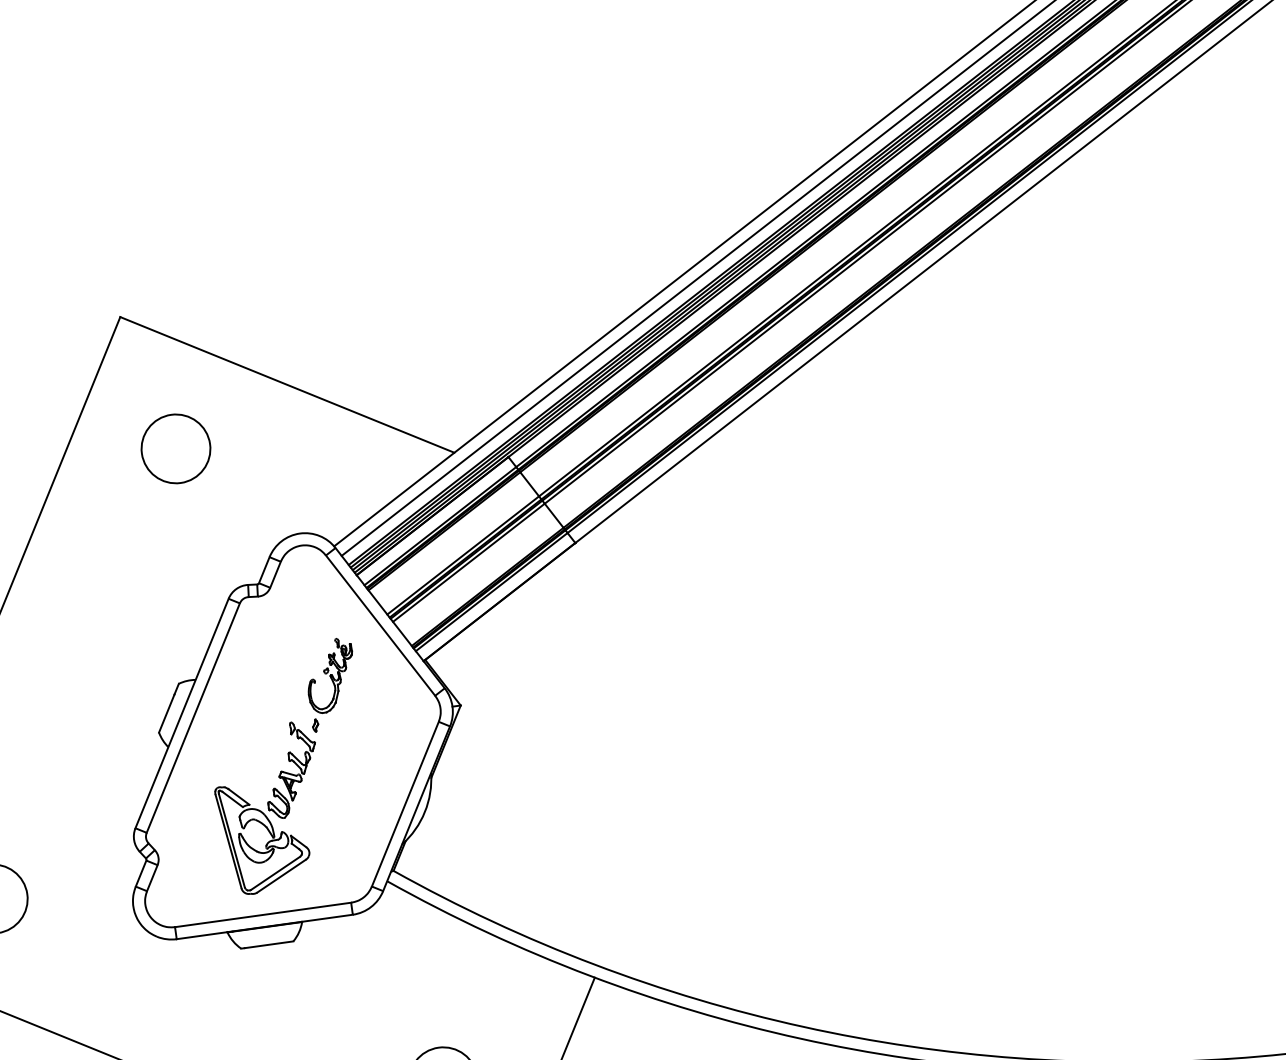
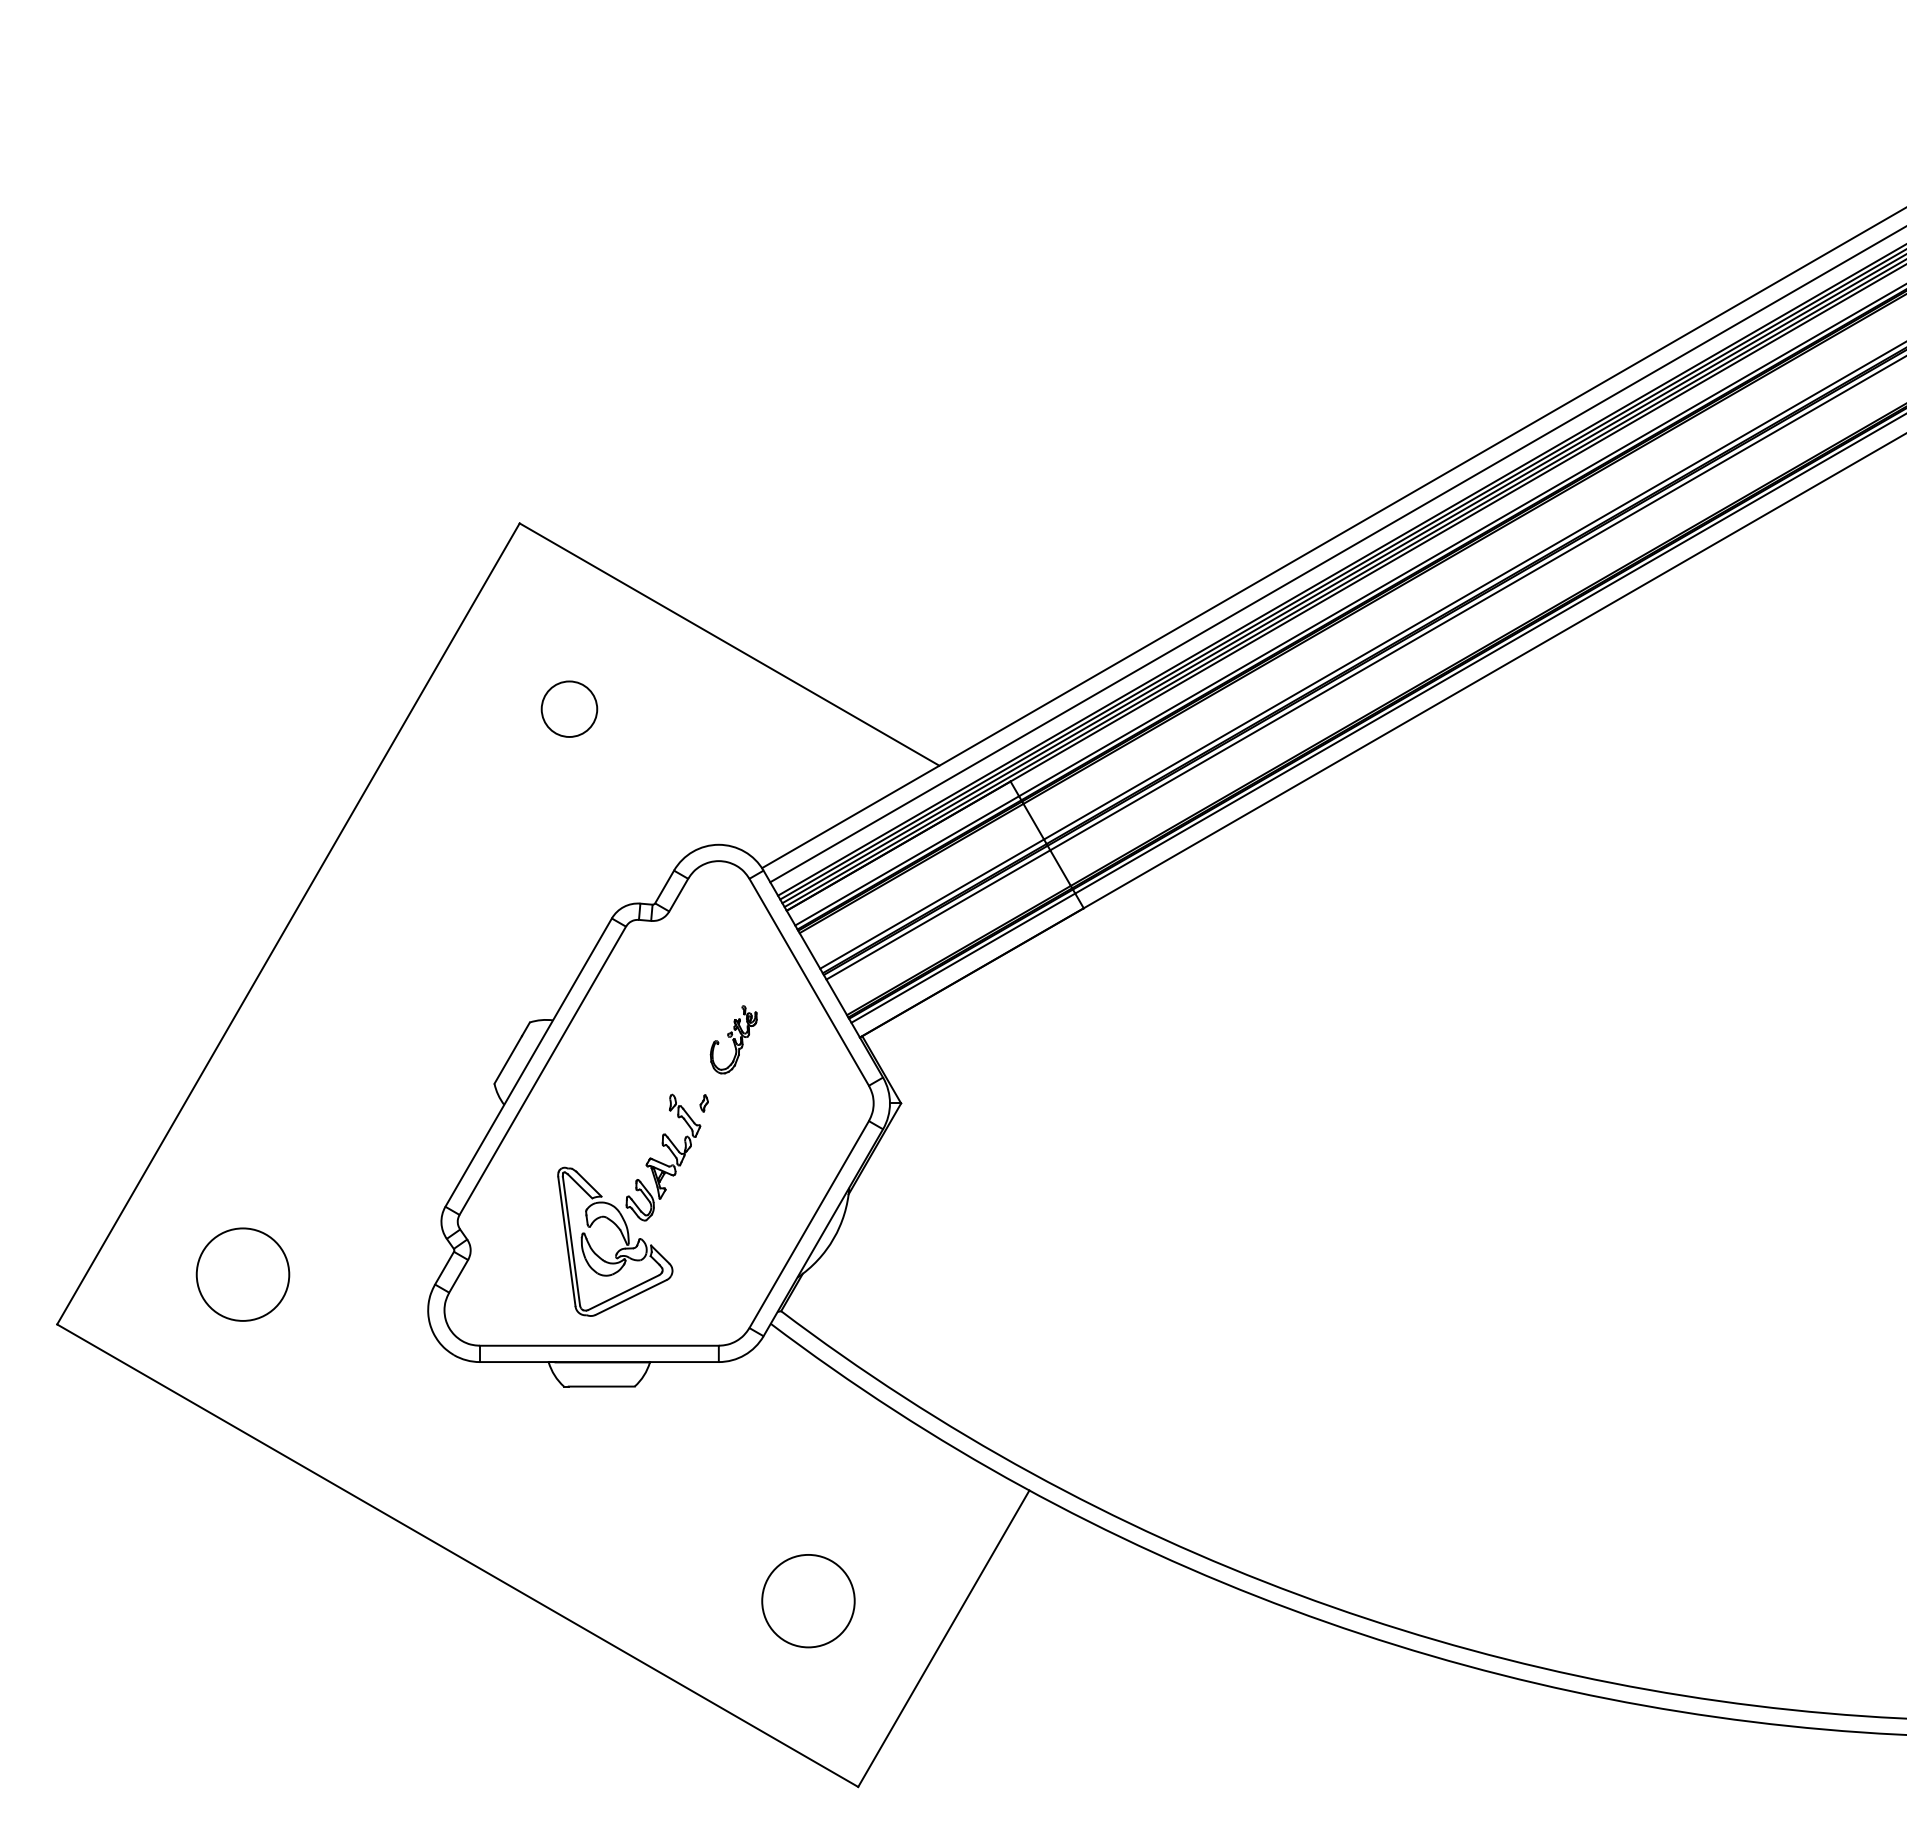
circle: (175, 448) -> (569, 708), size x0.6
part: (330, 675) -> (733, 1039), size x0.7

